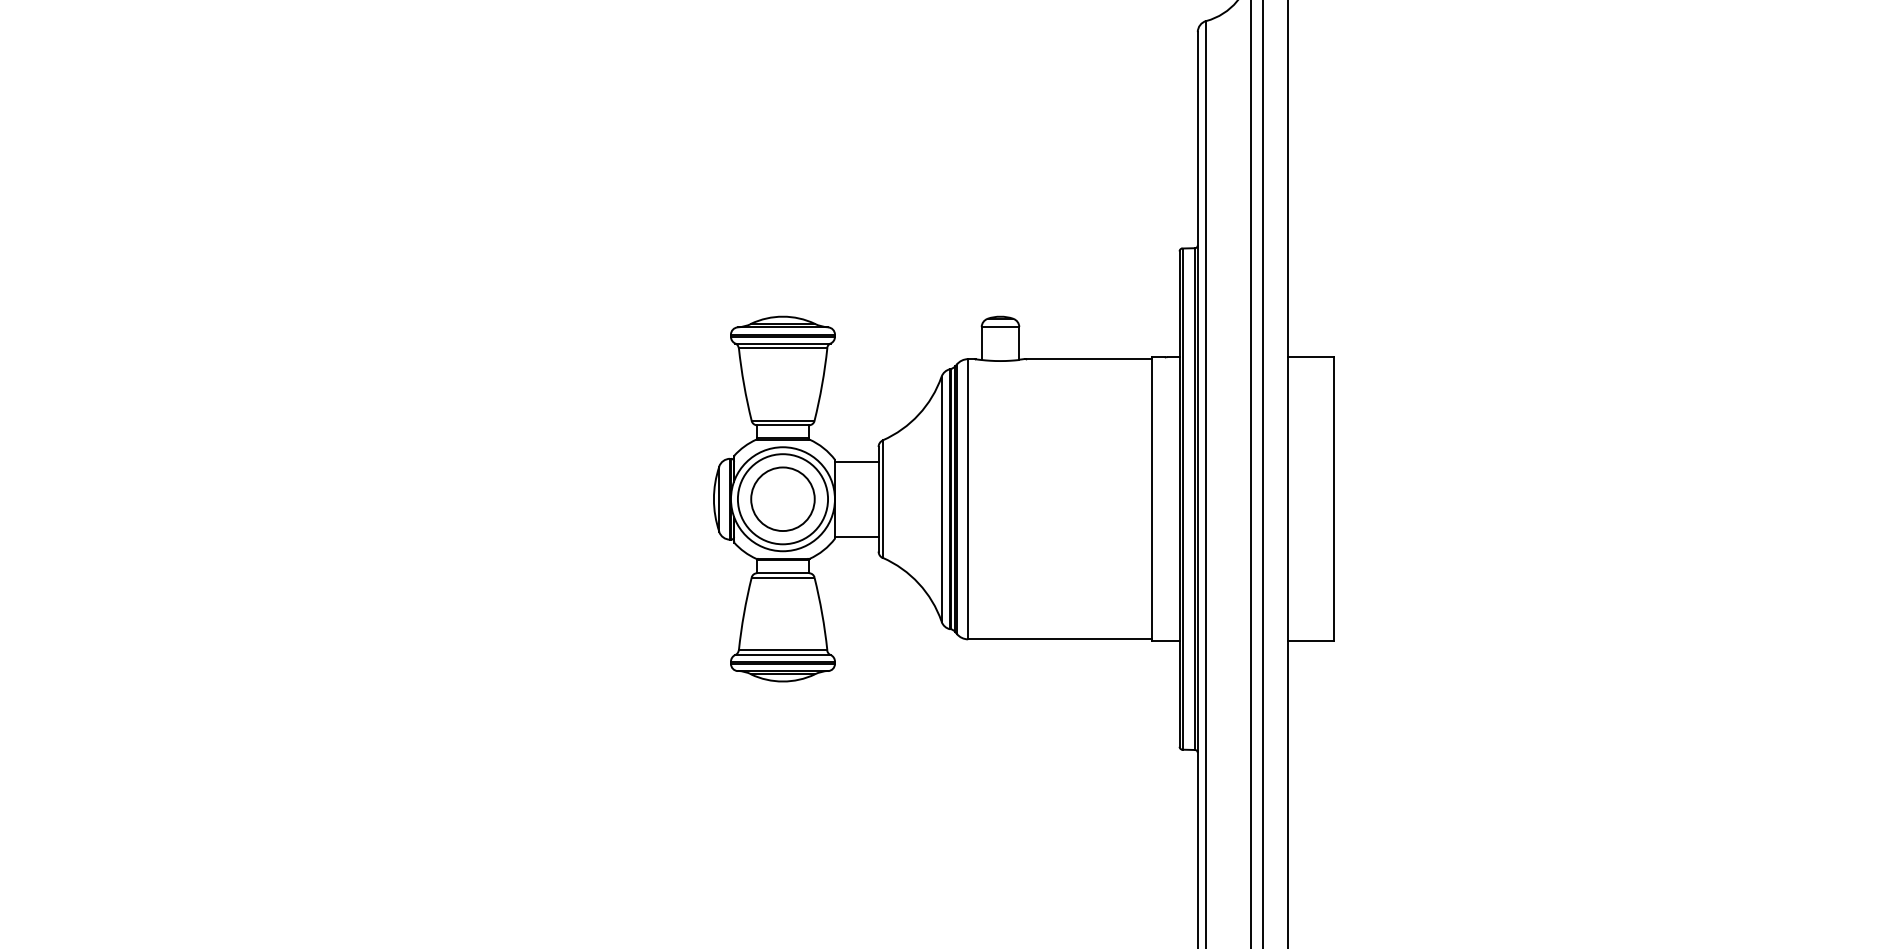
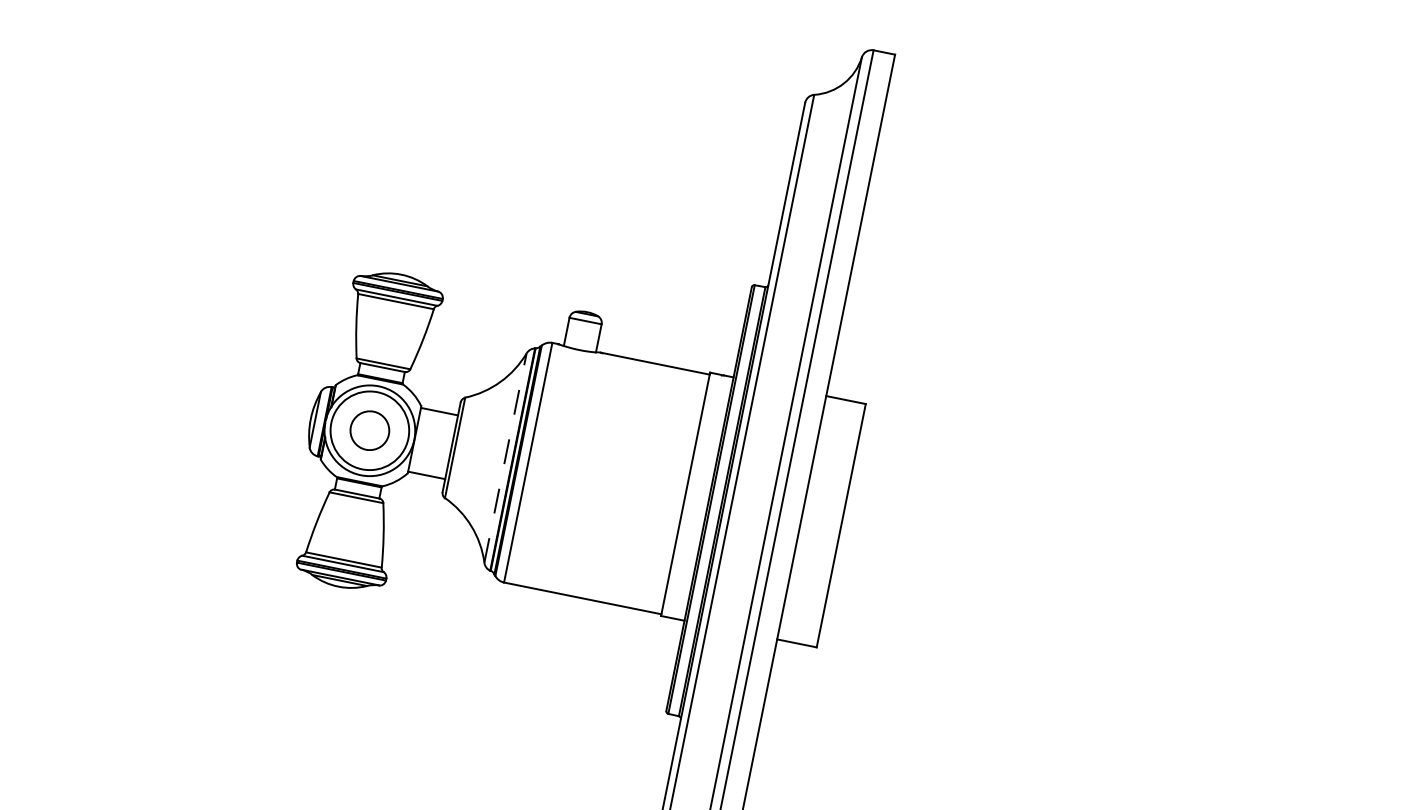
circle: (782, 498) -> (369, 430), size x0.7
line: (941, 498) -> (505, 457), solid -> dashed

